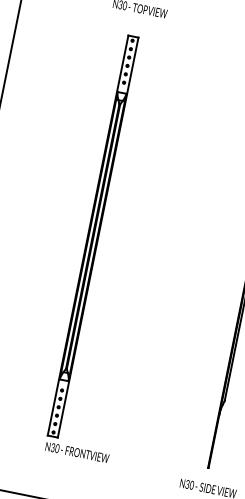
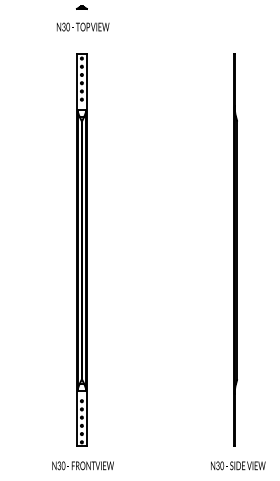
text: (76, 452) -> (82, 465), moved

